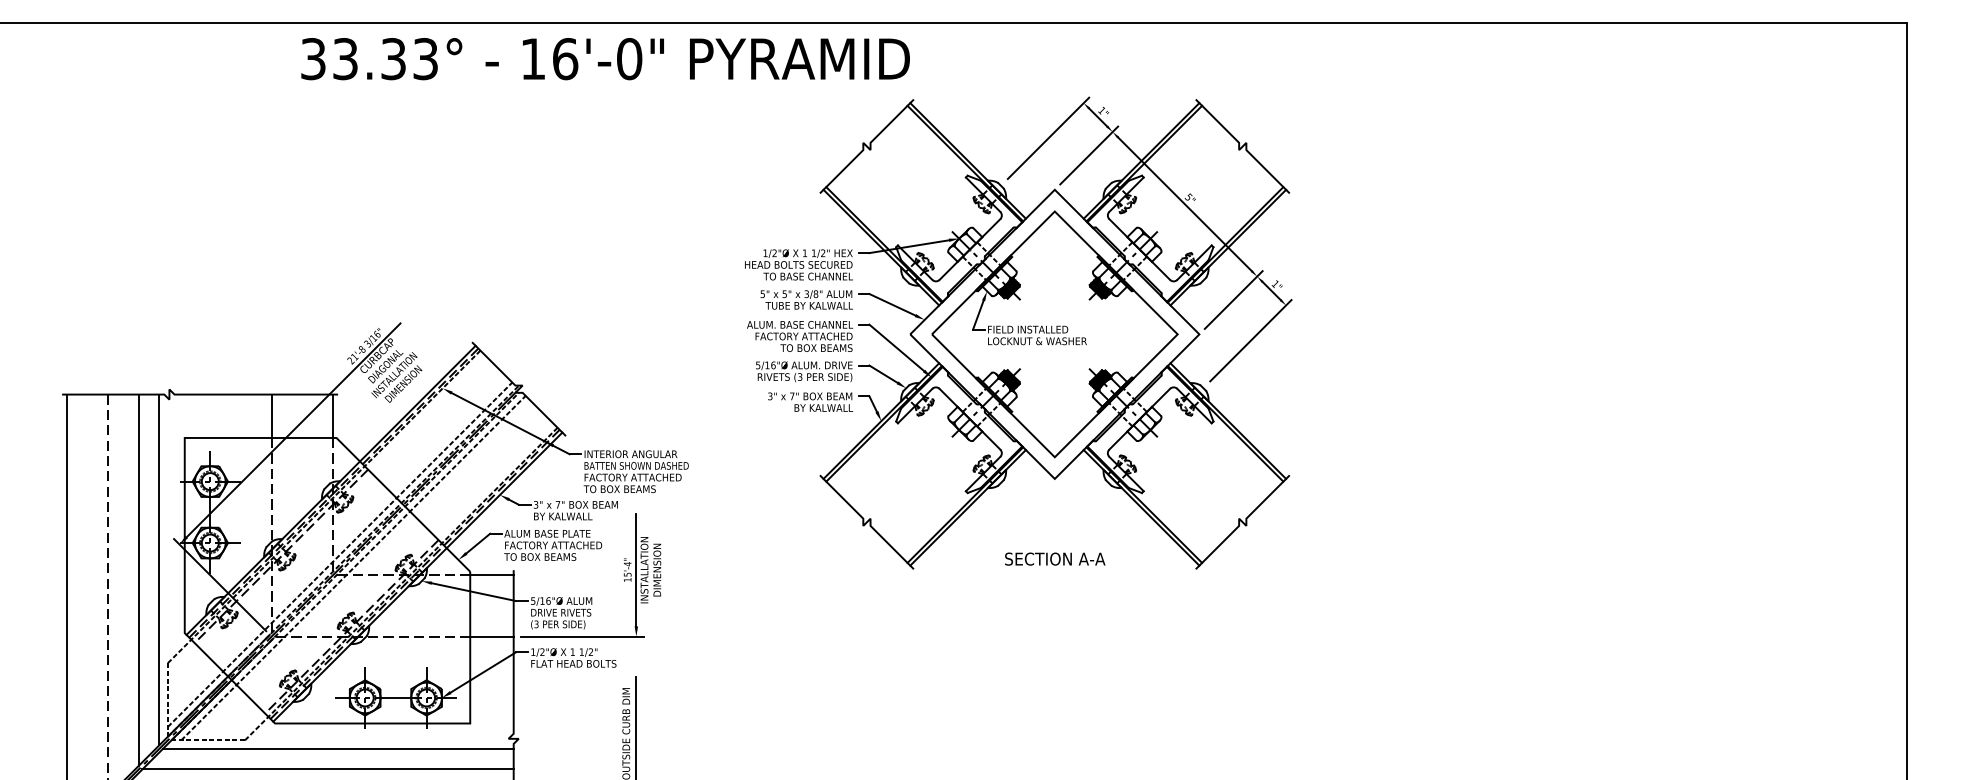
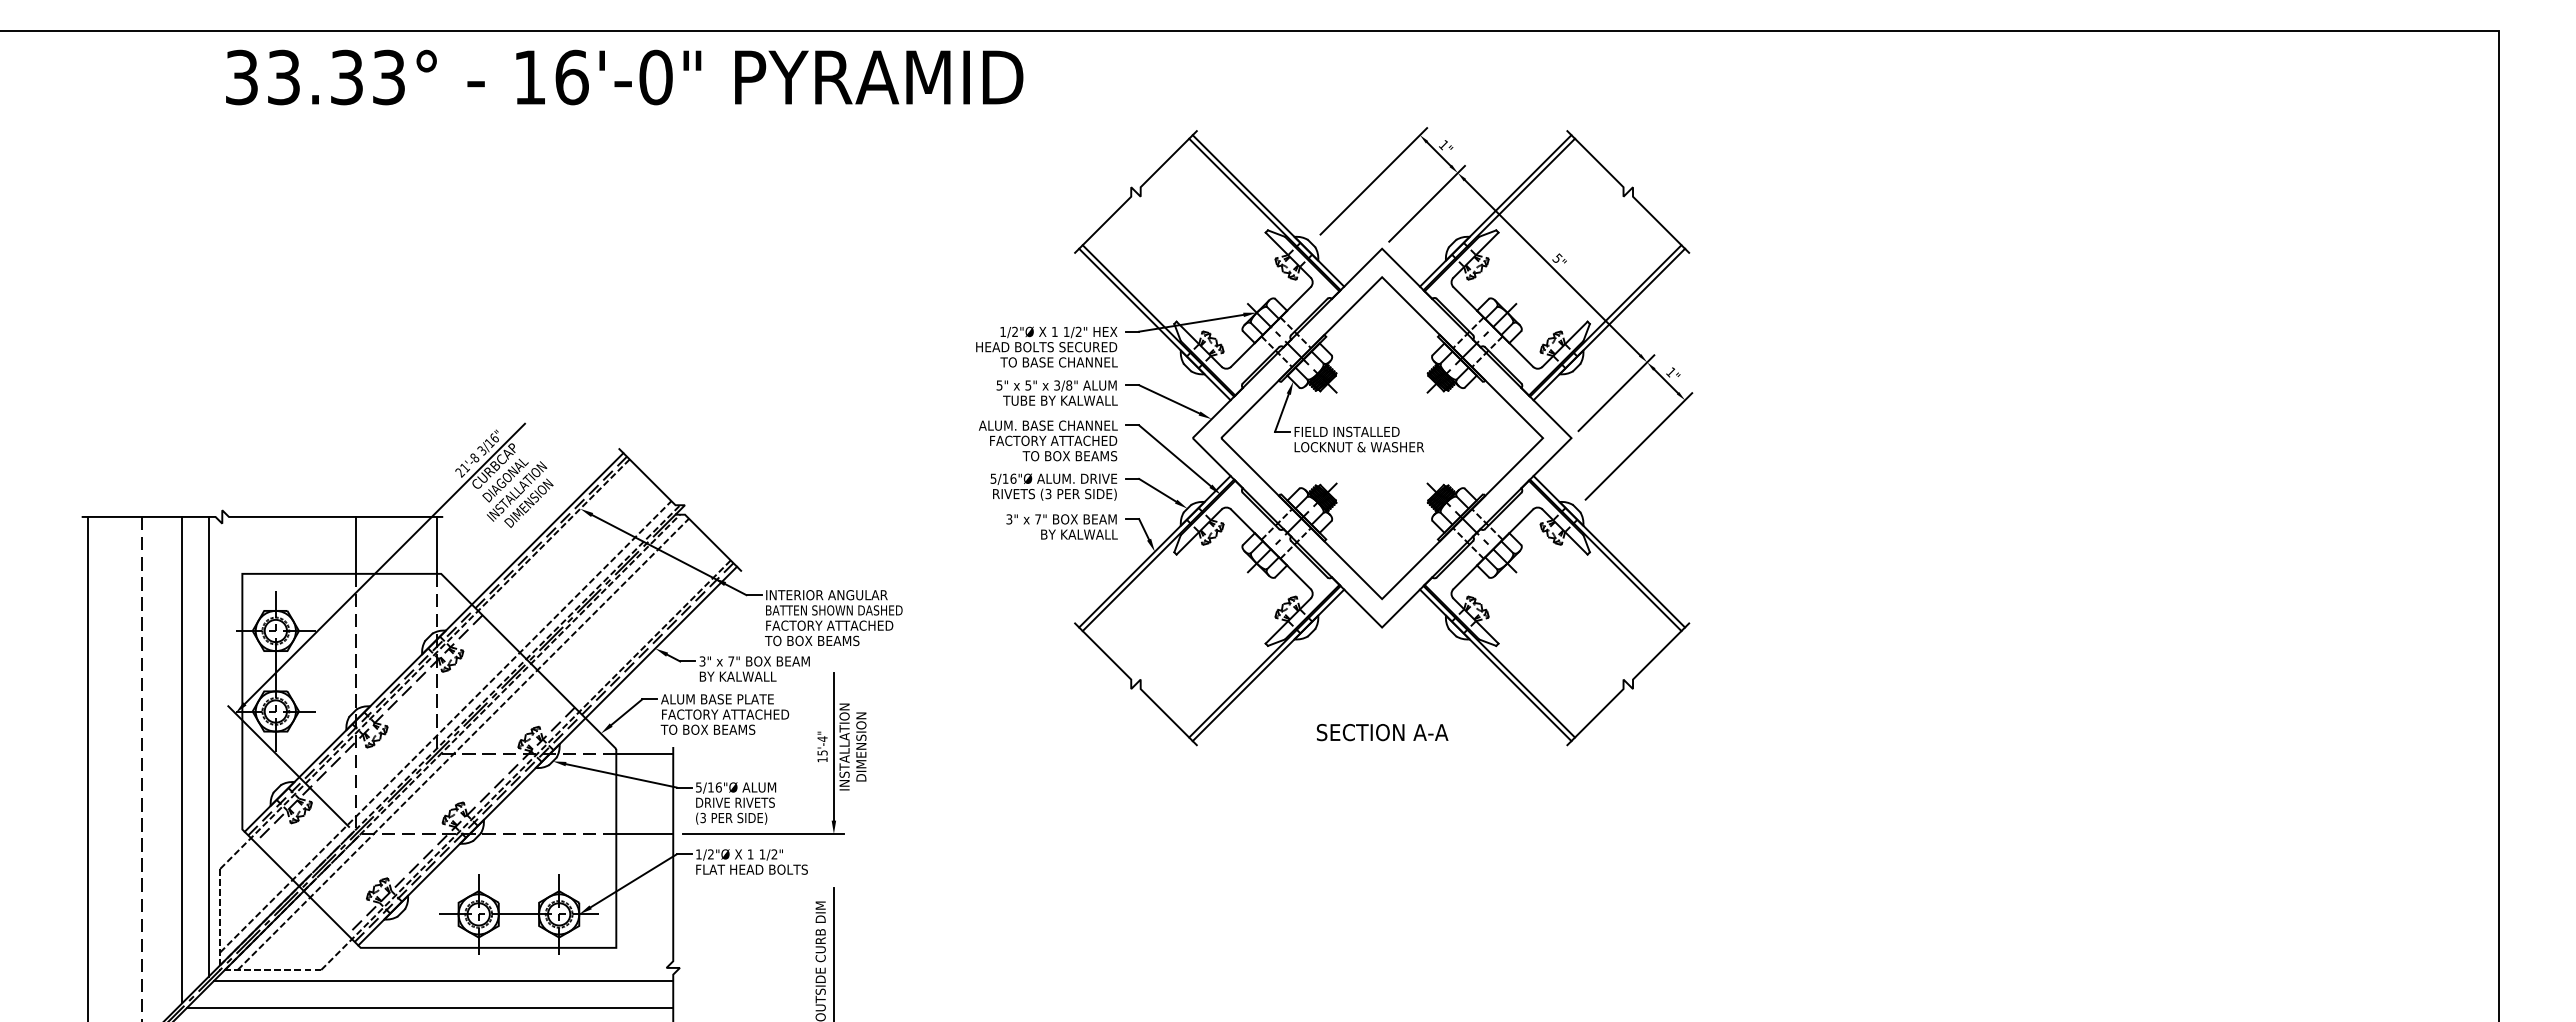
text: (605, 59) -> (624, 77), moved

